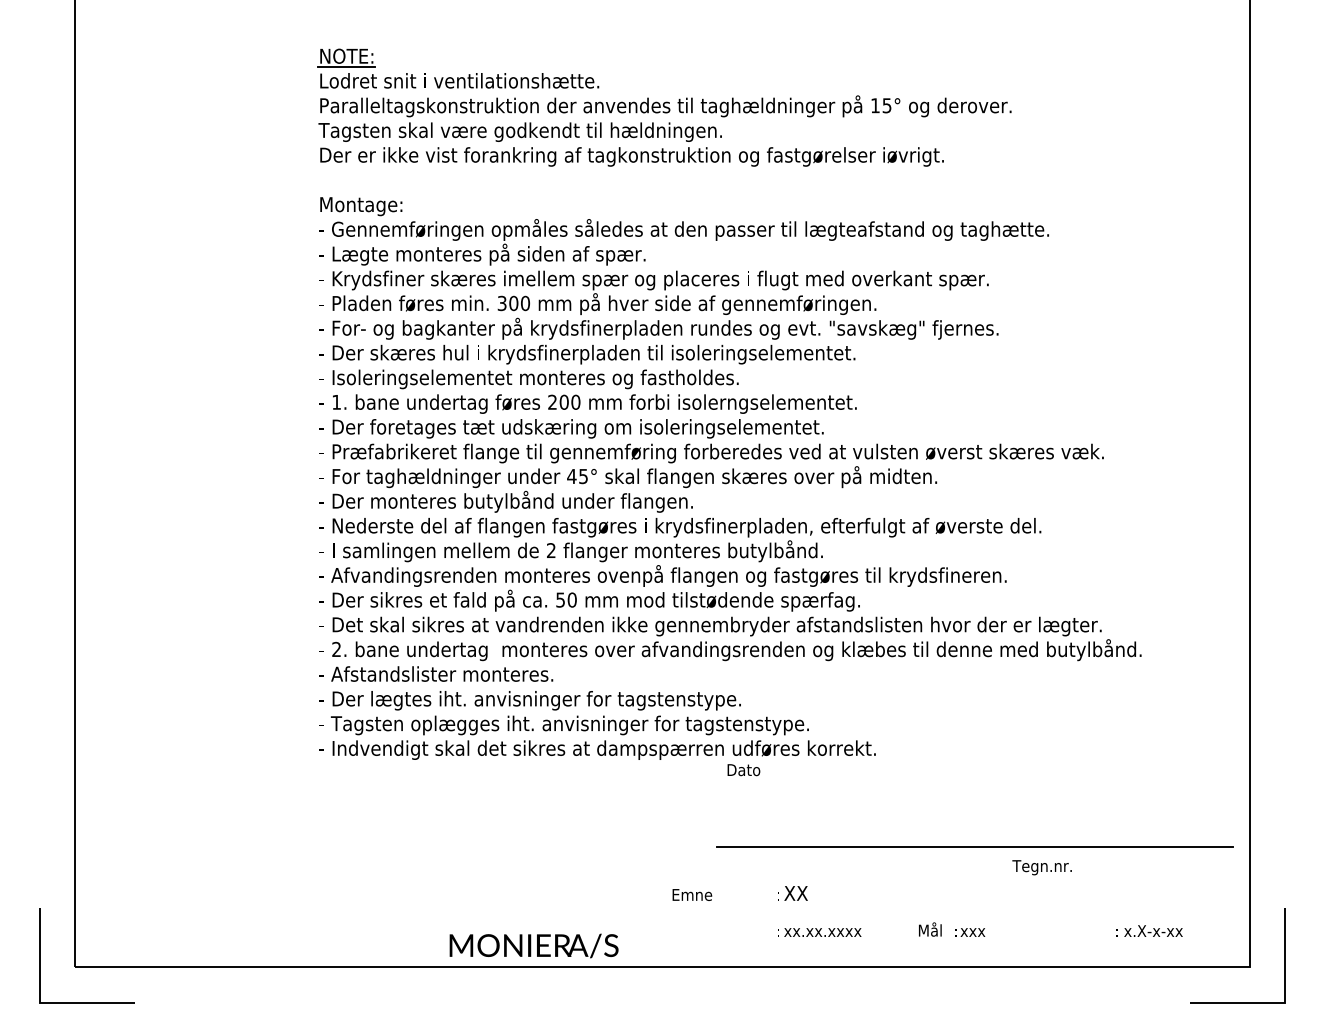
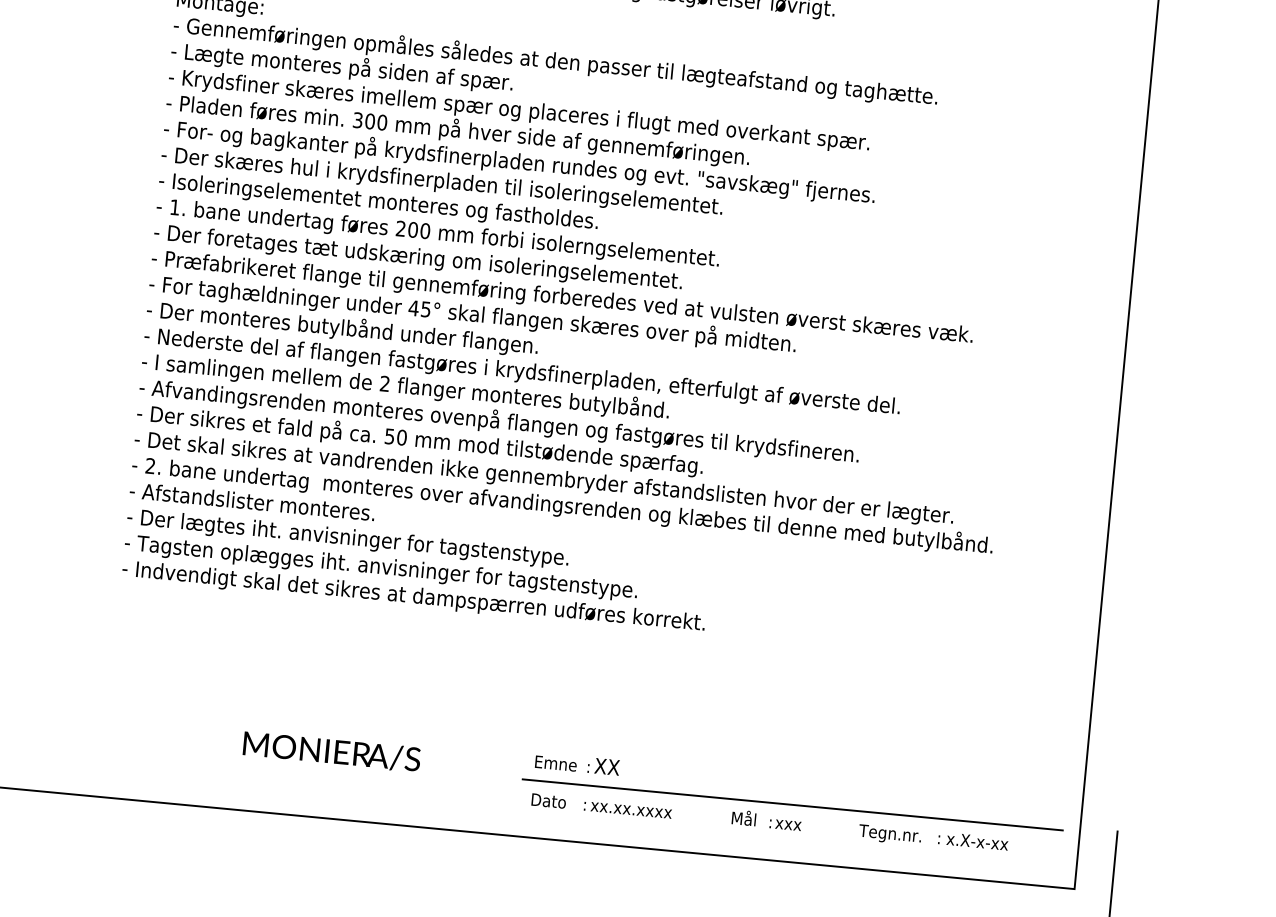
text: (743, 770) -> (548, 801), moved
line: (974, 846) -> (792, 804), moved
text: (1041, 867) -> (889, 834), moved
text: (692, 894) -> (556, 763), moved
text: (533, 945) -> (331, 751), moved

